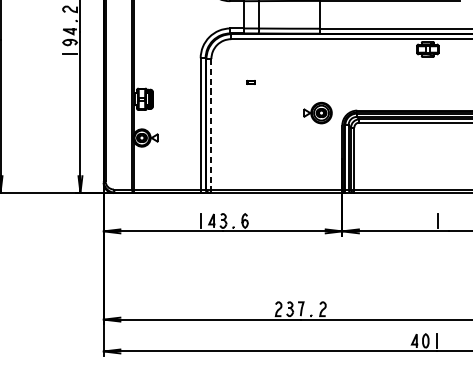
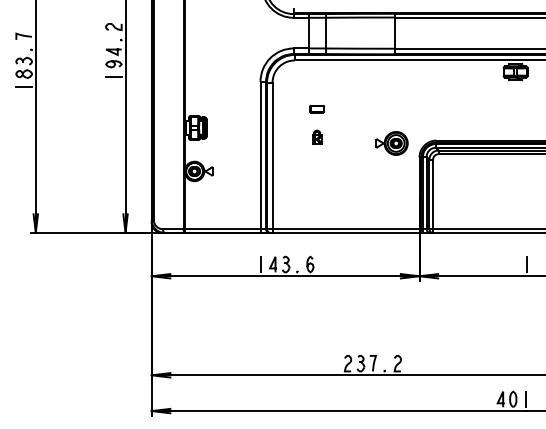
part: (251, 81) -> (317, 108), size x1.67
part: (251, 106) -> (317, 136), added
line: (211, 126) -> (272, 158), dashed -> solid

